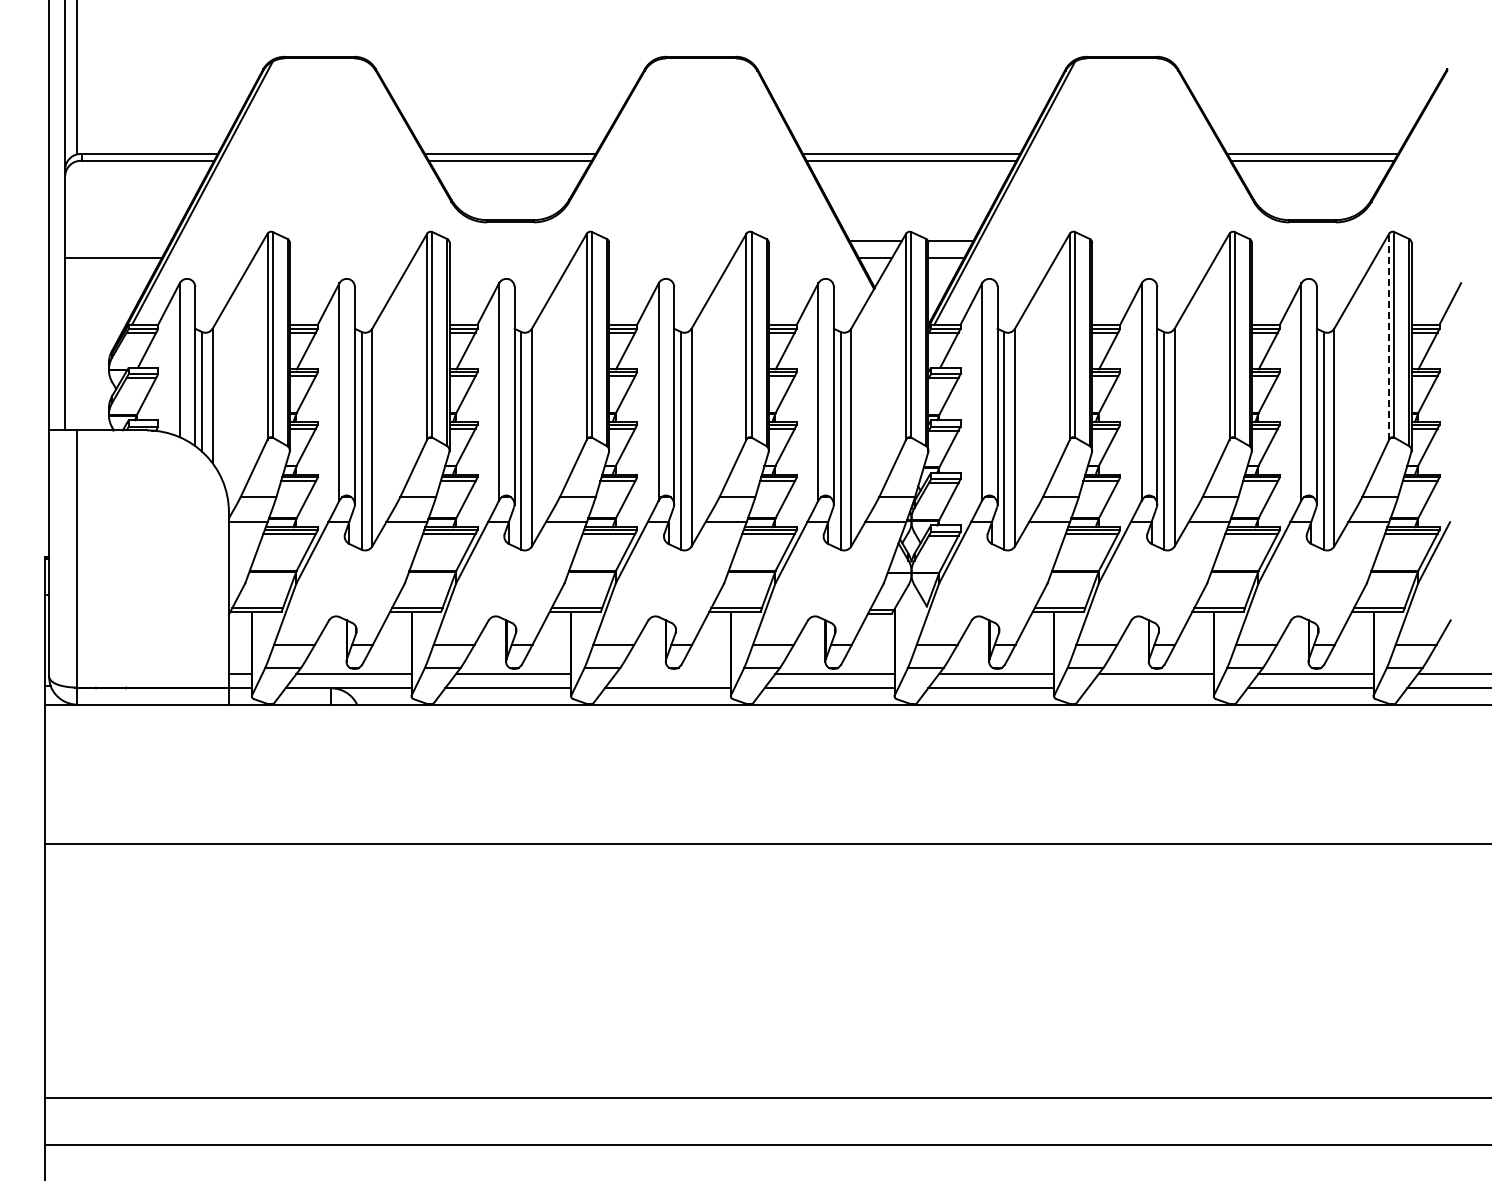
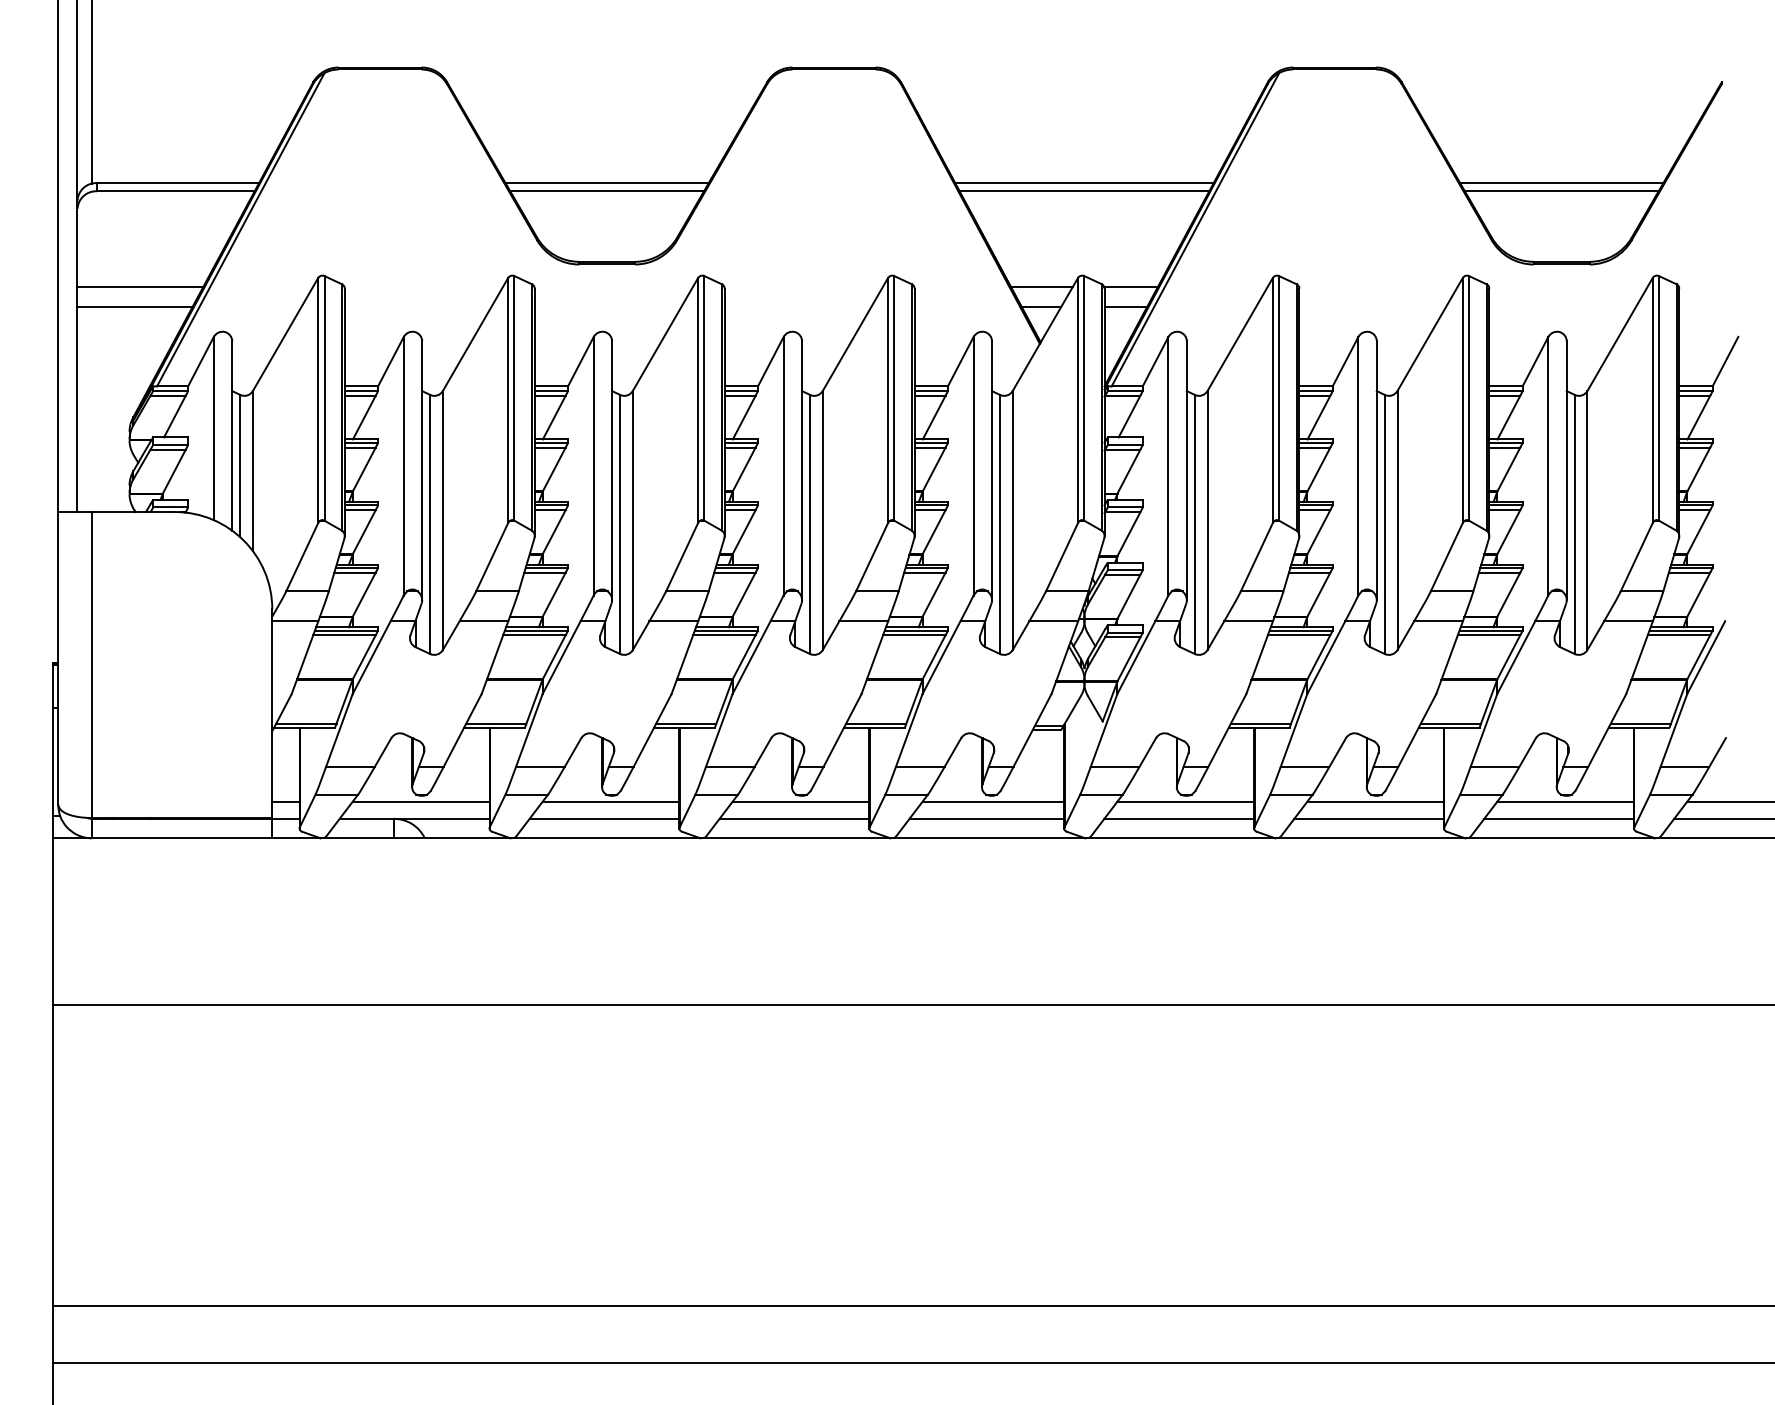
line: (117, 241) -> (139, 287), added
line: (1389, 336) -> (1653, 400), dashed -> solid
line: (672, 673) -> (800, 801), added
line: (1150, 688) -> (1368, 819), added

